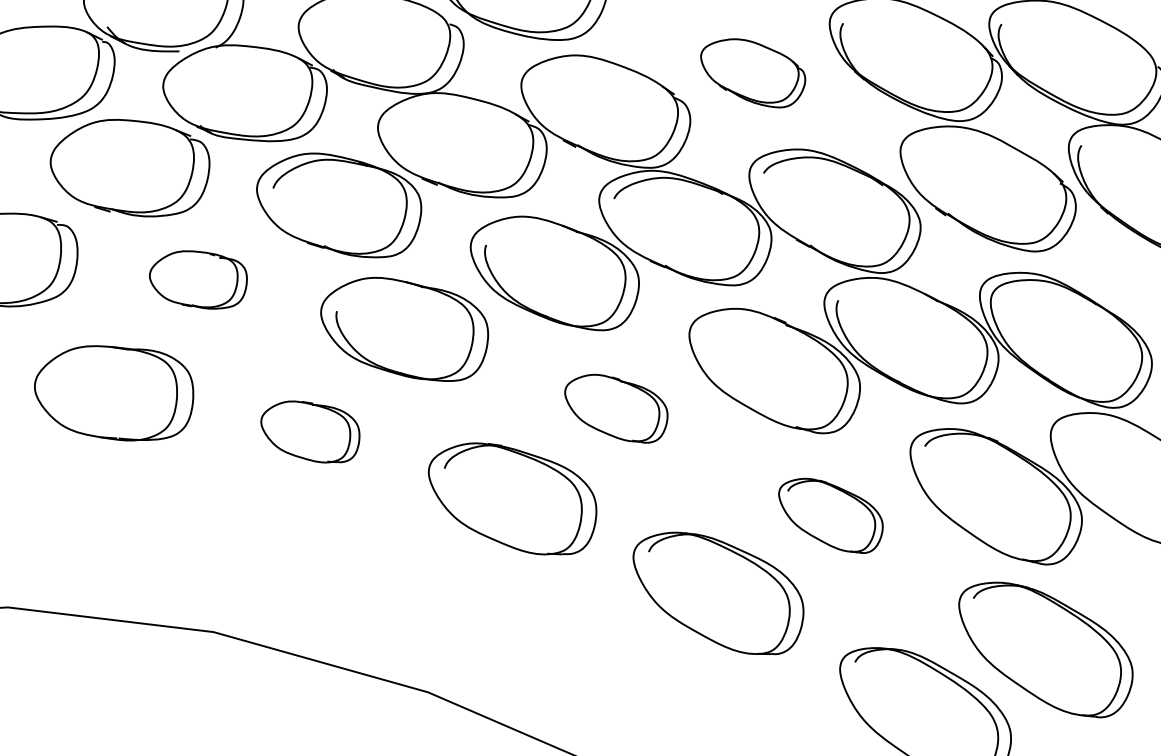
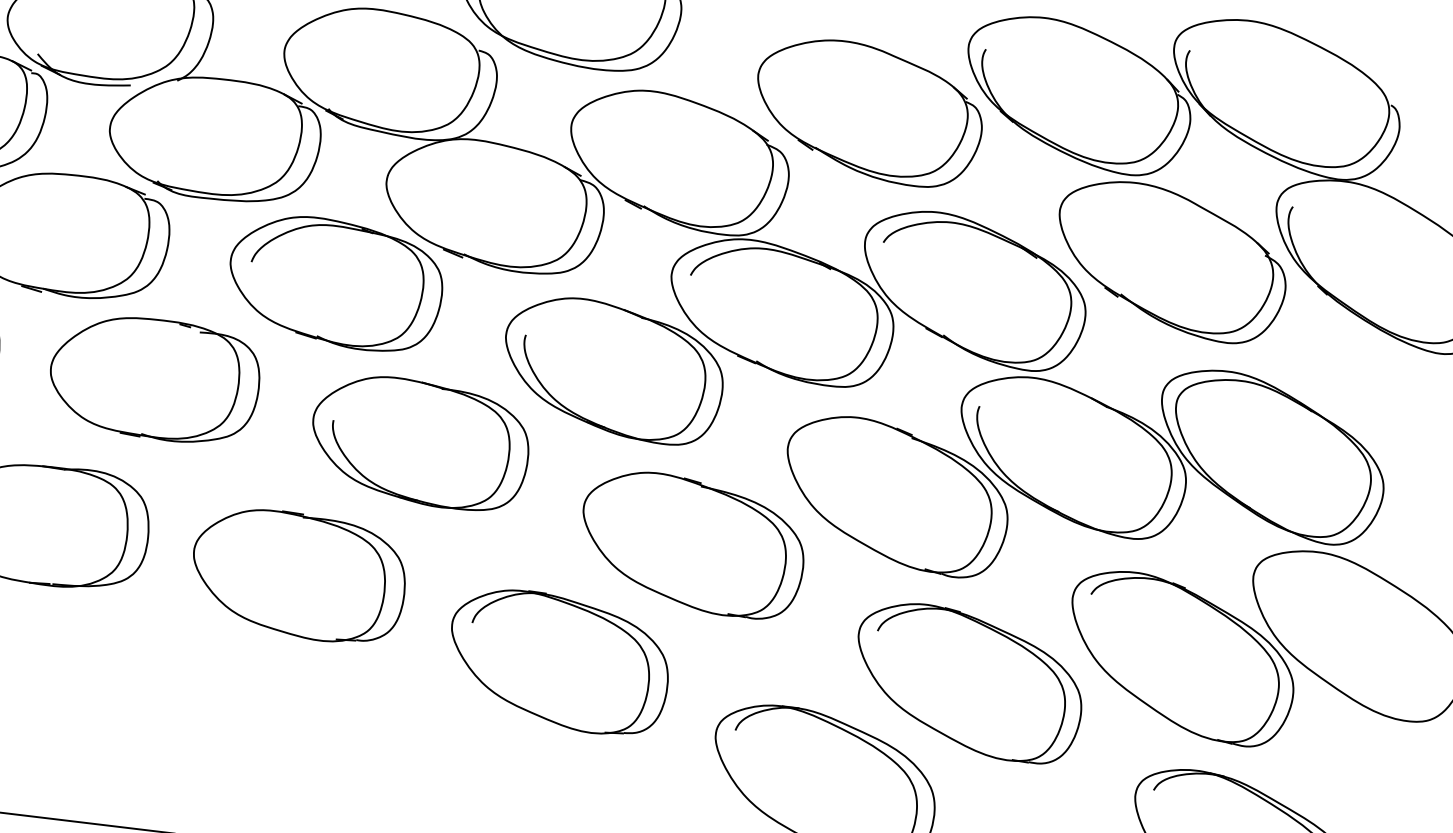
part: (752, 73) -> (868, 113), size x1.67
part: (198, 279) -> (155, 379), size x1.67
part: (616, 408) -> (693, 545), size x1.67
part: (310, 431) -> (299, 575), size x1.67
part: (830, 515) -> (969, 683), size x1.67

